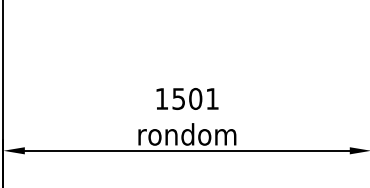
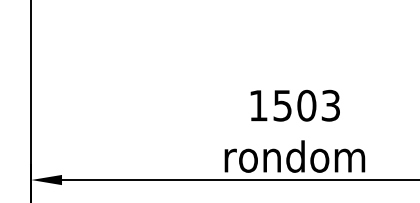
text: (212, 98) -> (330, 105), 1501 -> 1503

